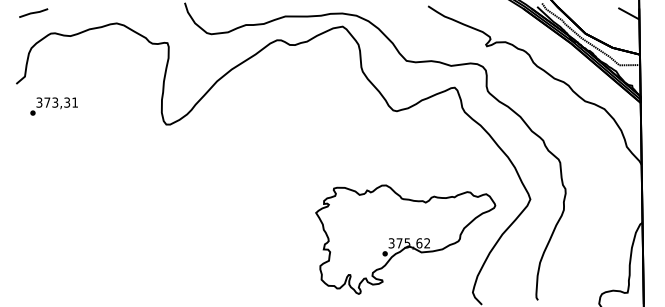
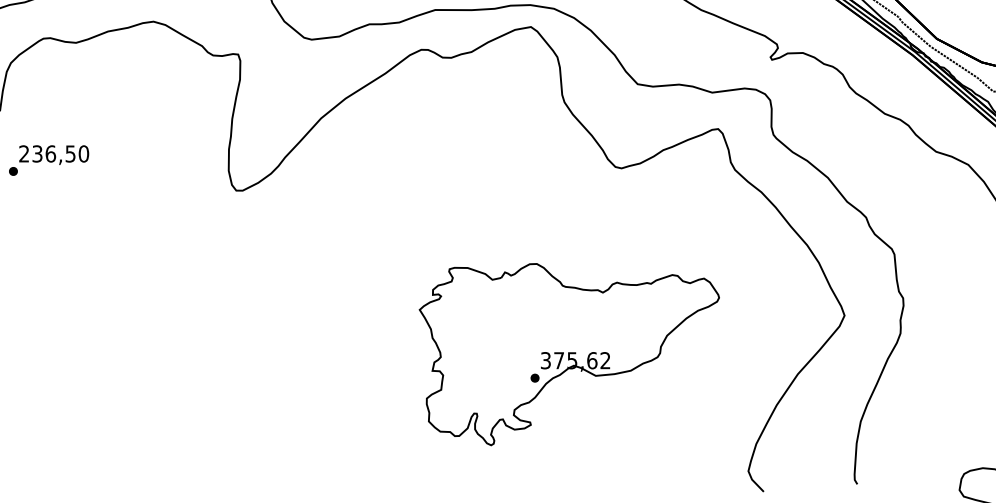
text: (57, 102) -> (54, 153), 373,31 -> 236,50
part: (405, 239) -> (569, 354), moved

